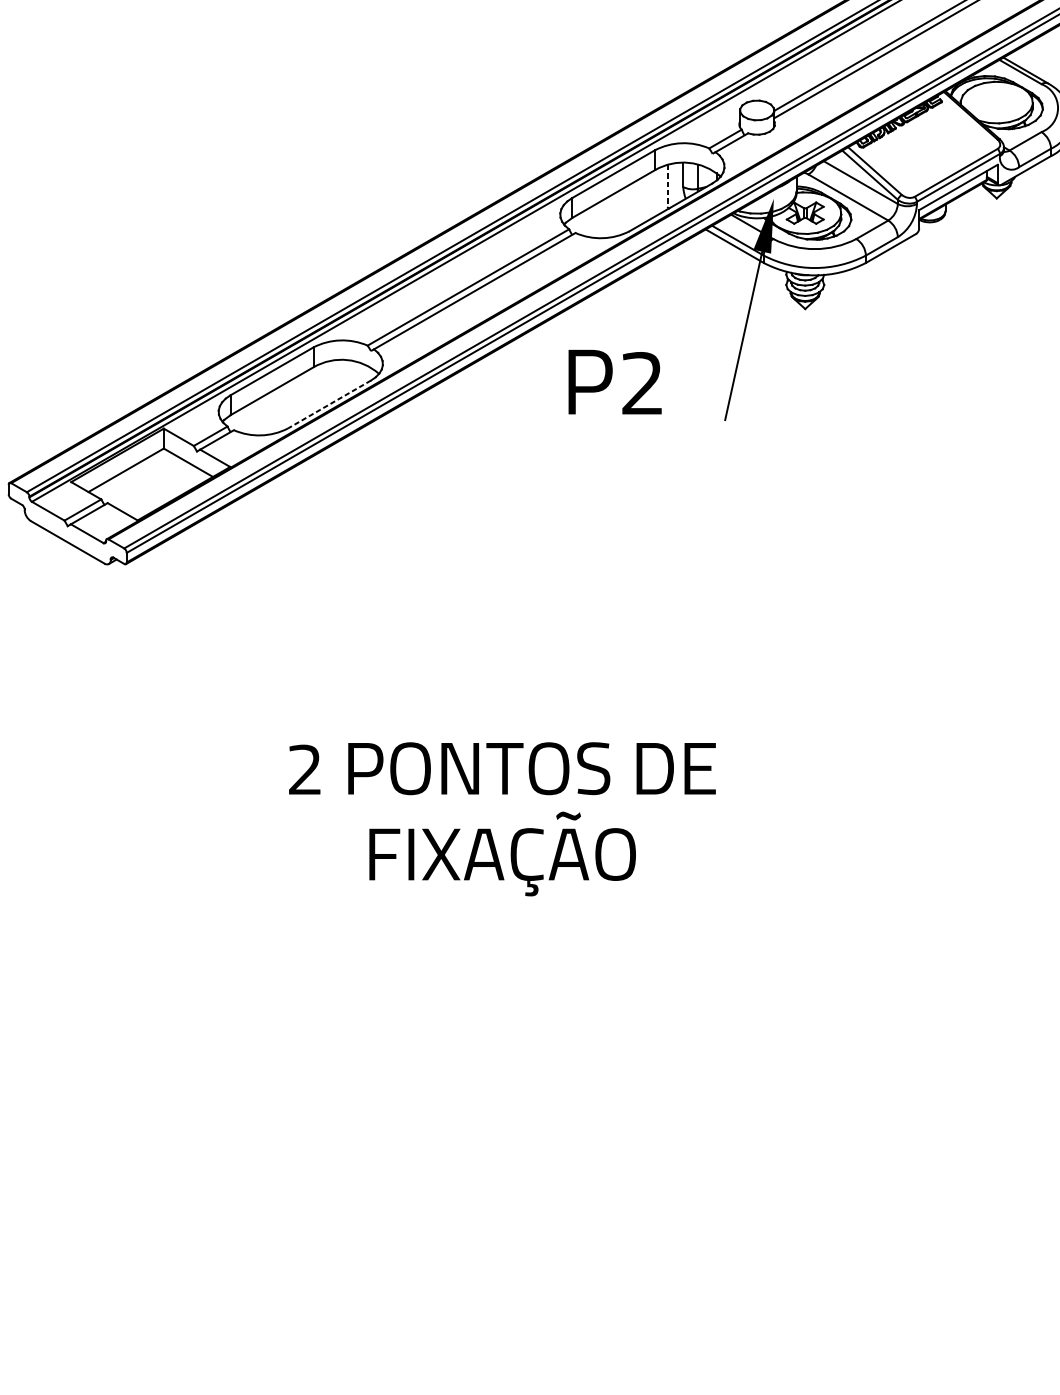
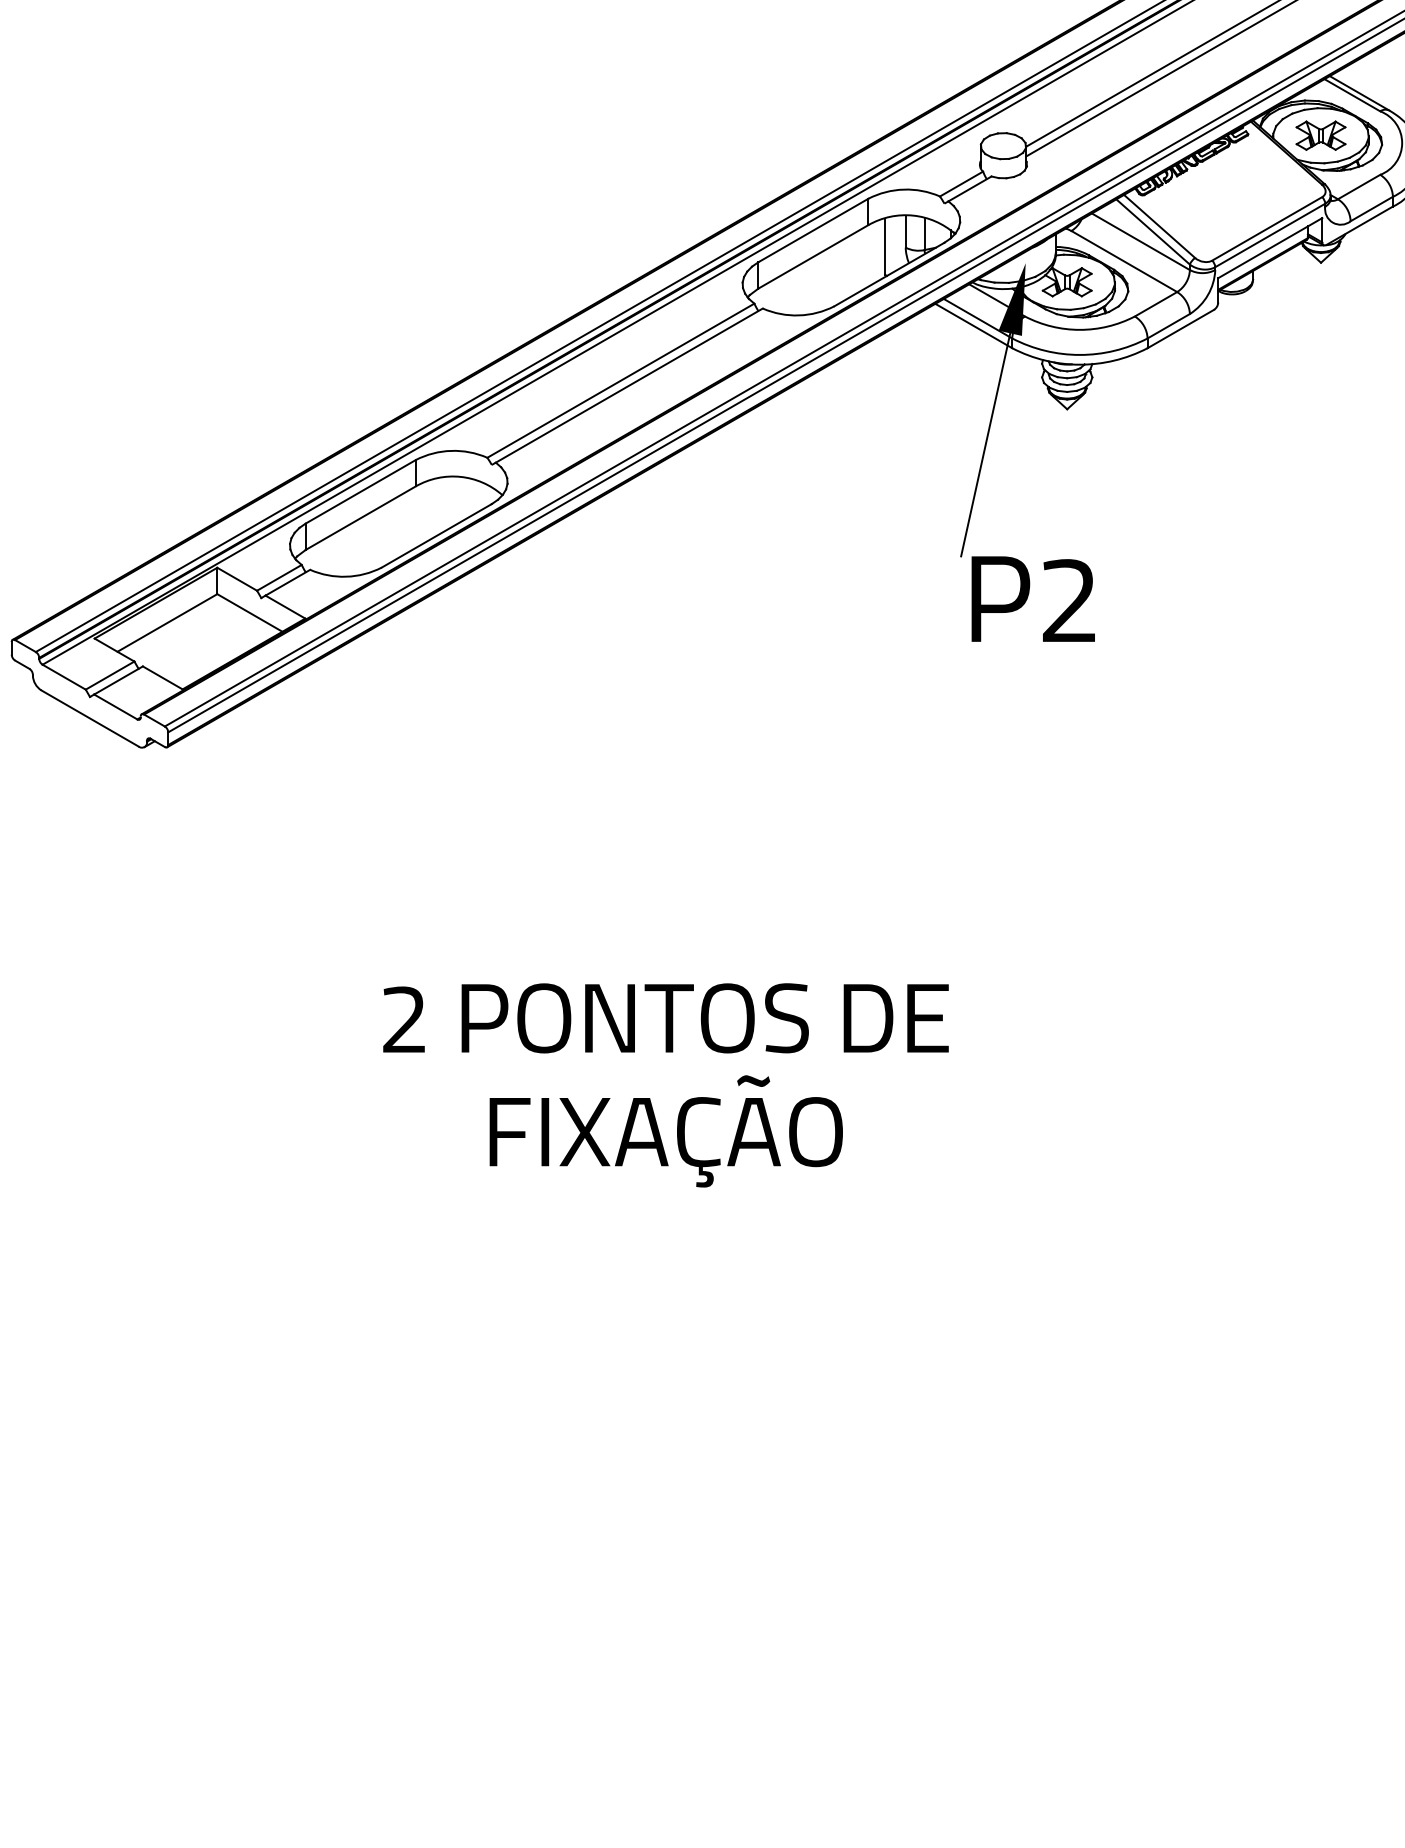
part: (996, 102) -> (1320, 135), added
line: (668, 186) -> (885, 247), dashed -> solid
text: (614, 381) -> (1032, 598), moved
line: (329, 405) -> (436, 536), dashed -> solid

